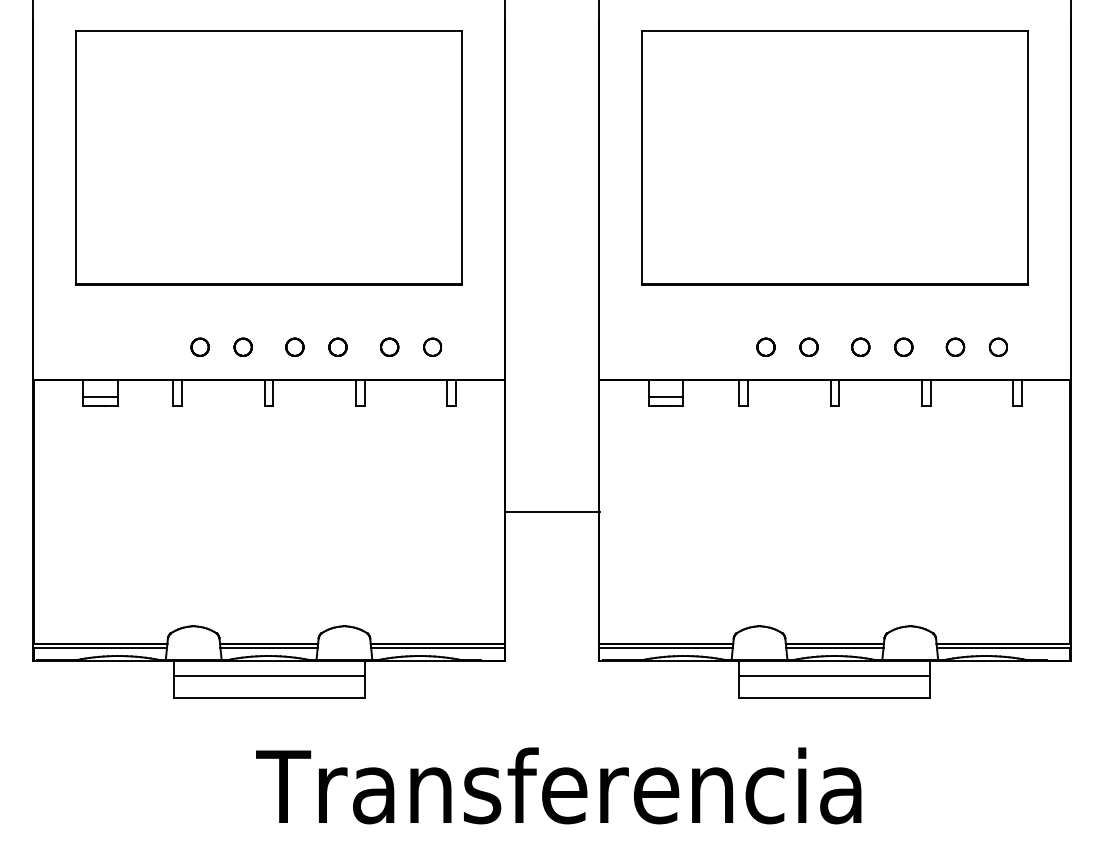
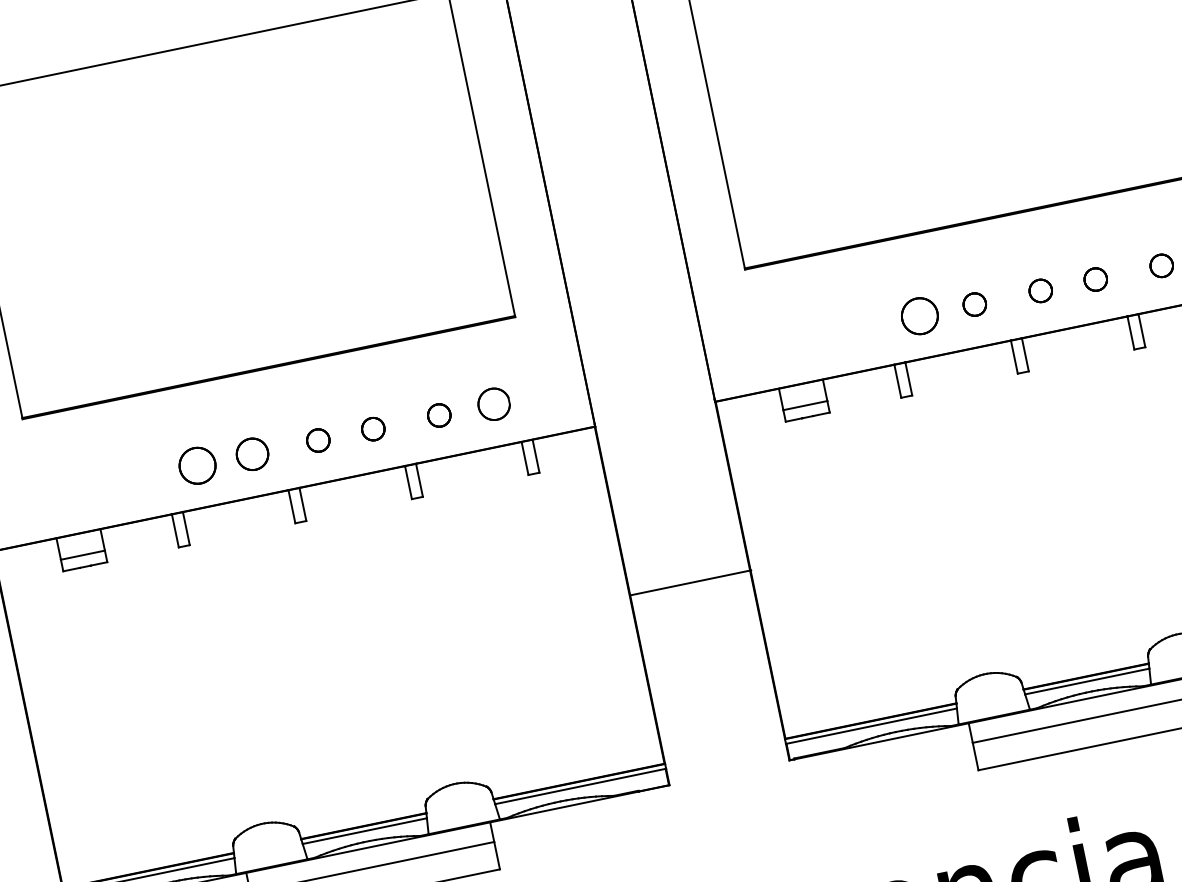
part: (199, 346) -> (196, 464), size x1.6
part: (242, 346) -> (251, 453), size x1.4
part: (432, 346) -> (493, 403), size x1.4
part: (765, 346) -> (918, 315), size x1.6

